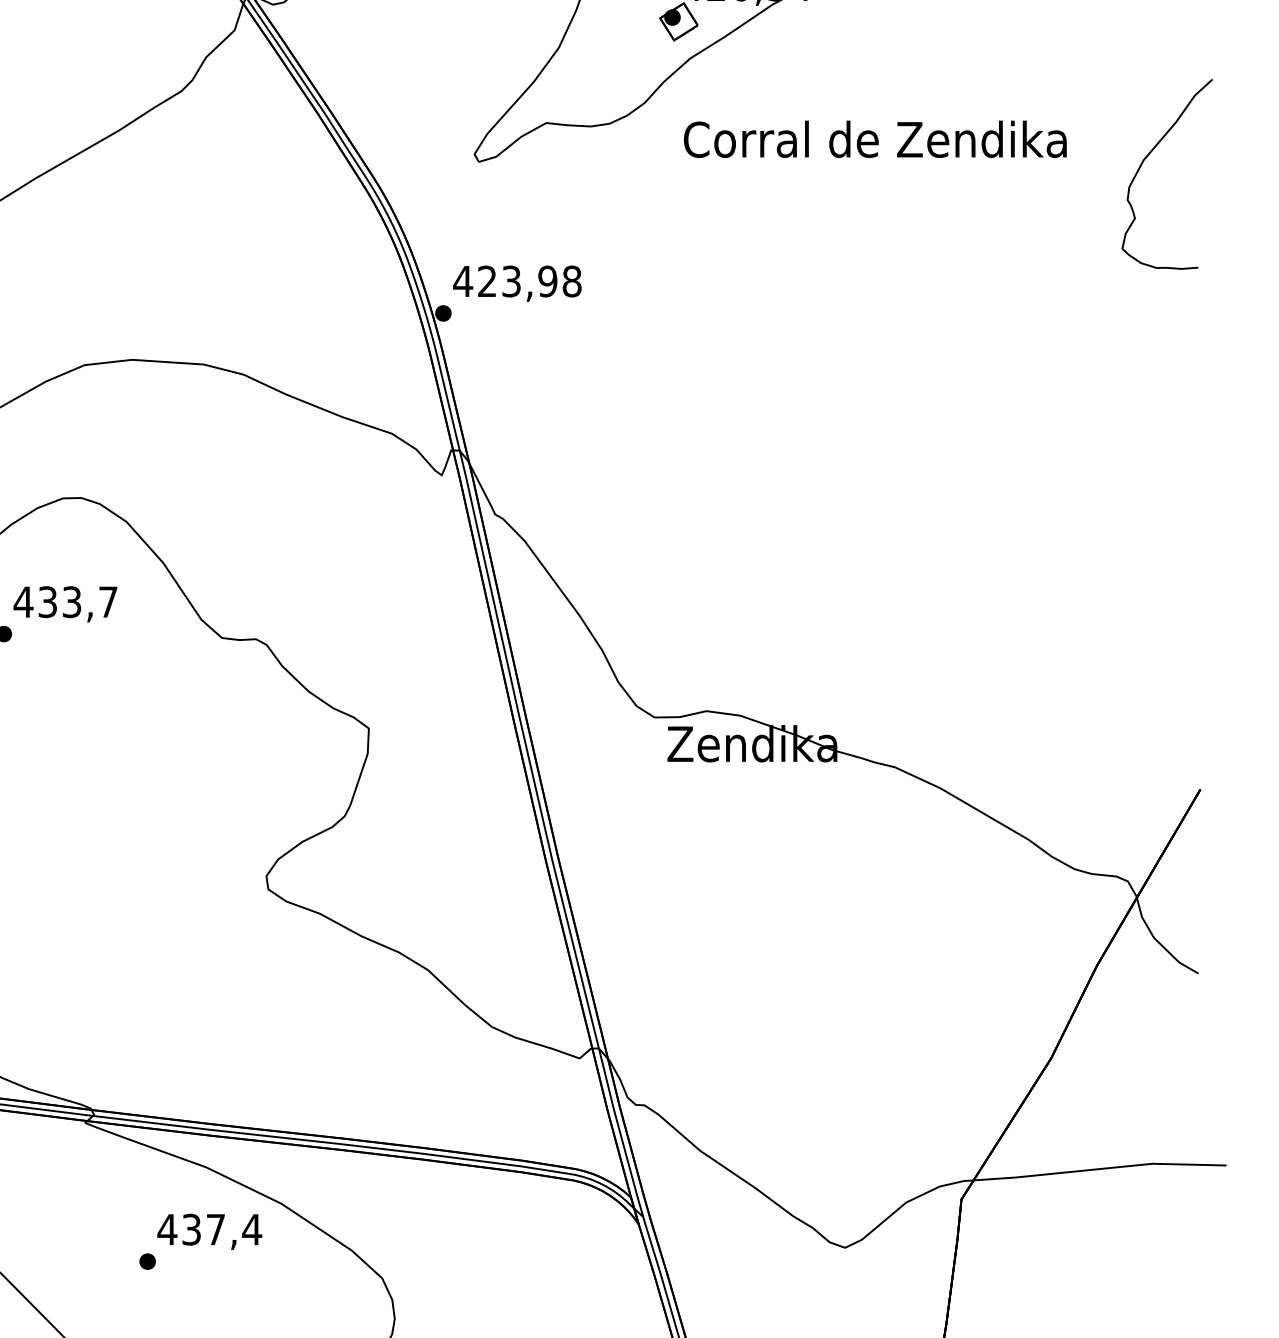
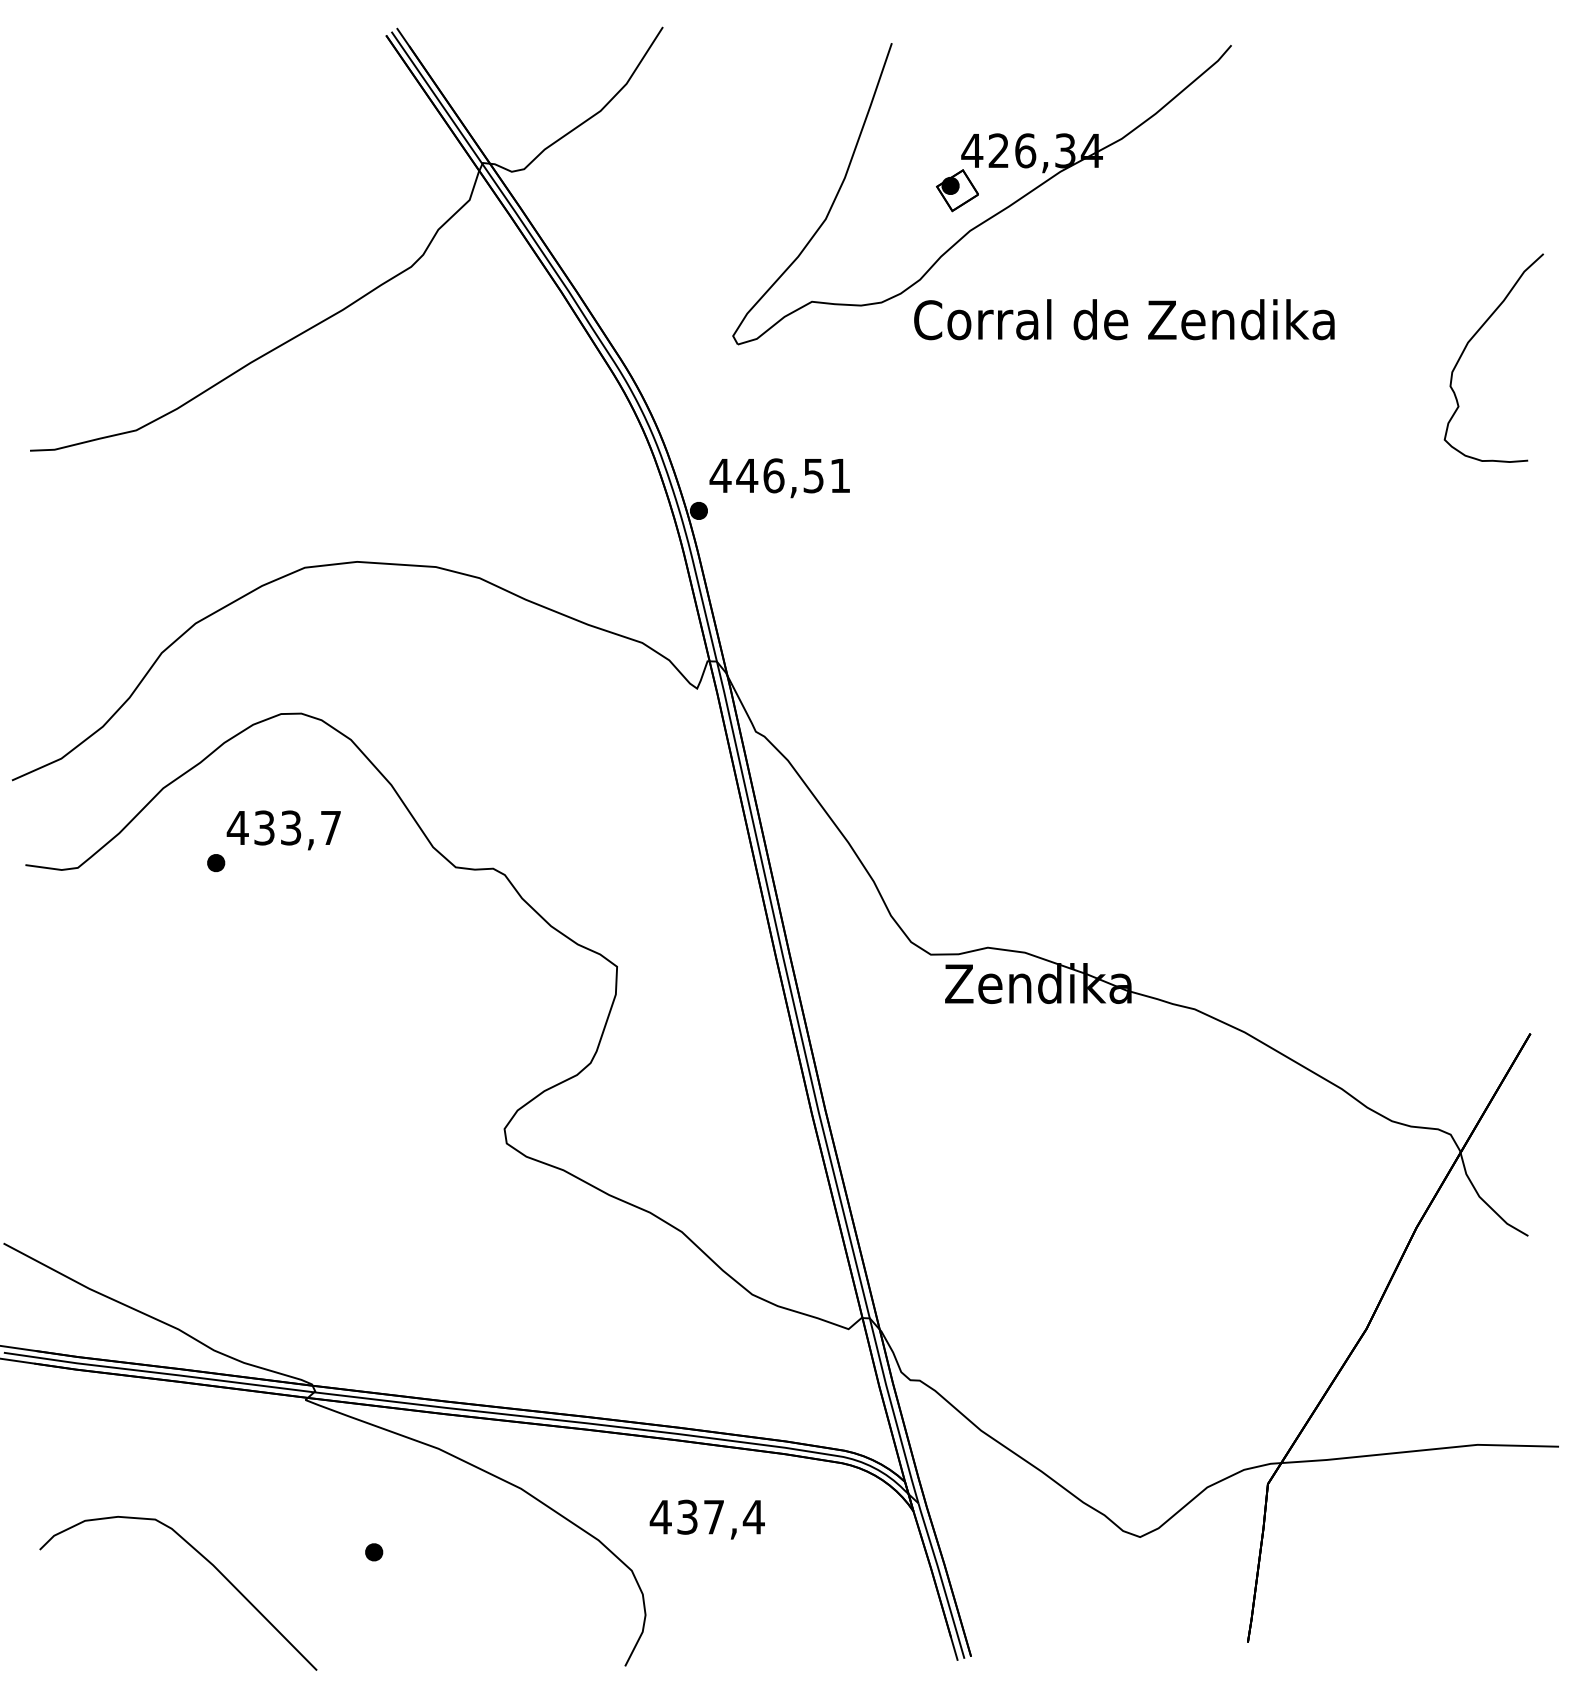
text: (875, 139) -> (1124, 319), moved
text: (529, 281) -> (793, 475), 423,98 -> 446,51
text: (208, 1231) -> (706, 1519), moved

